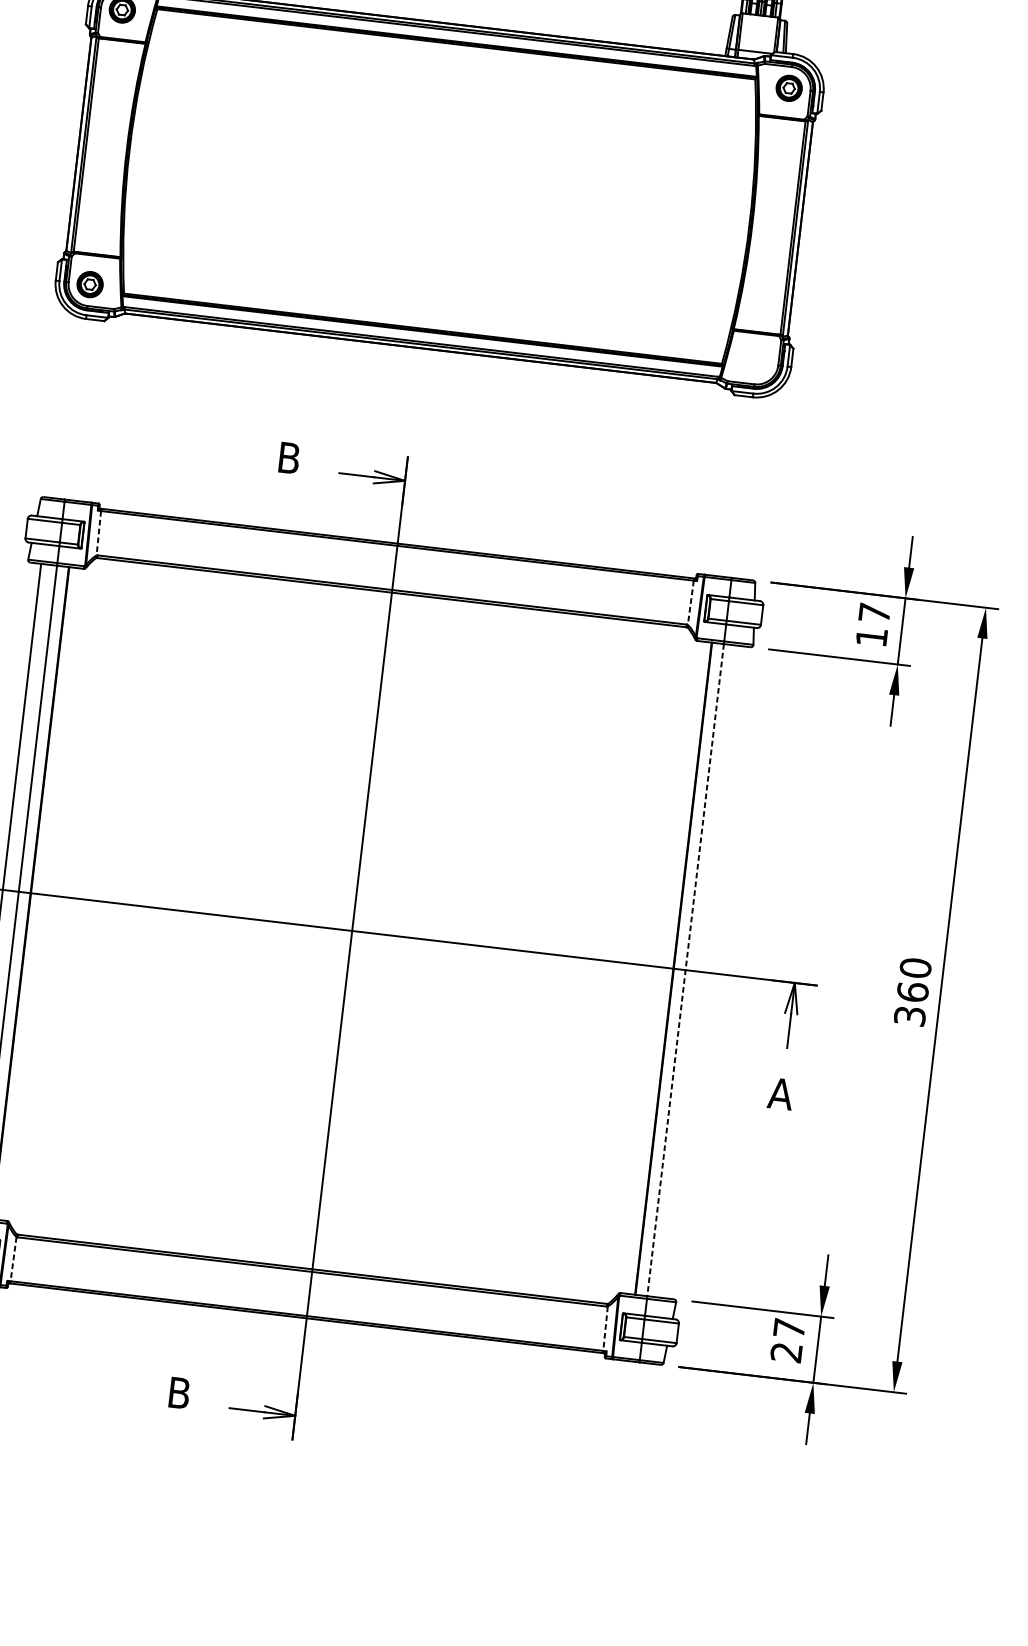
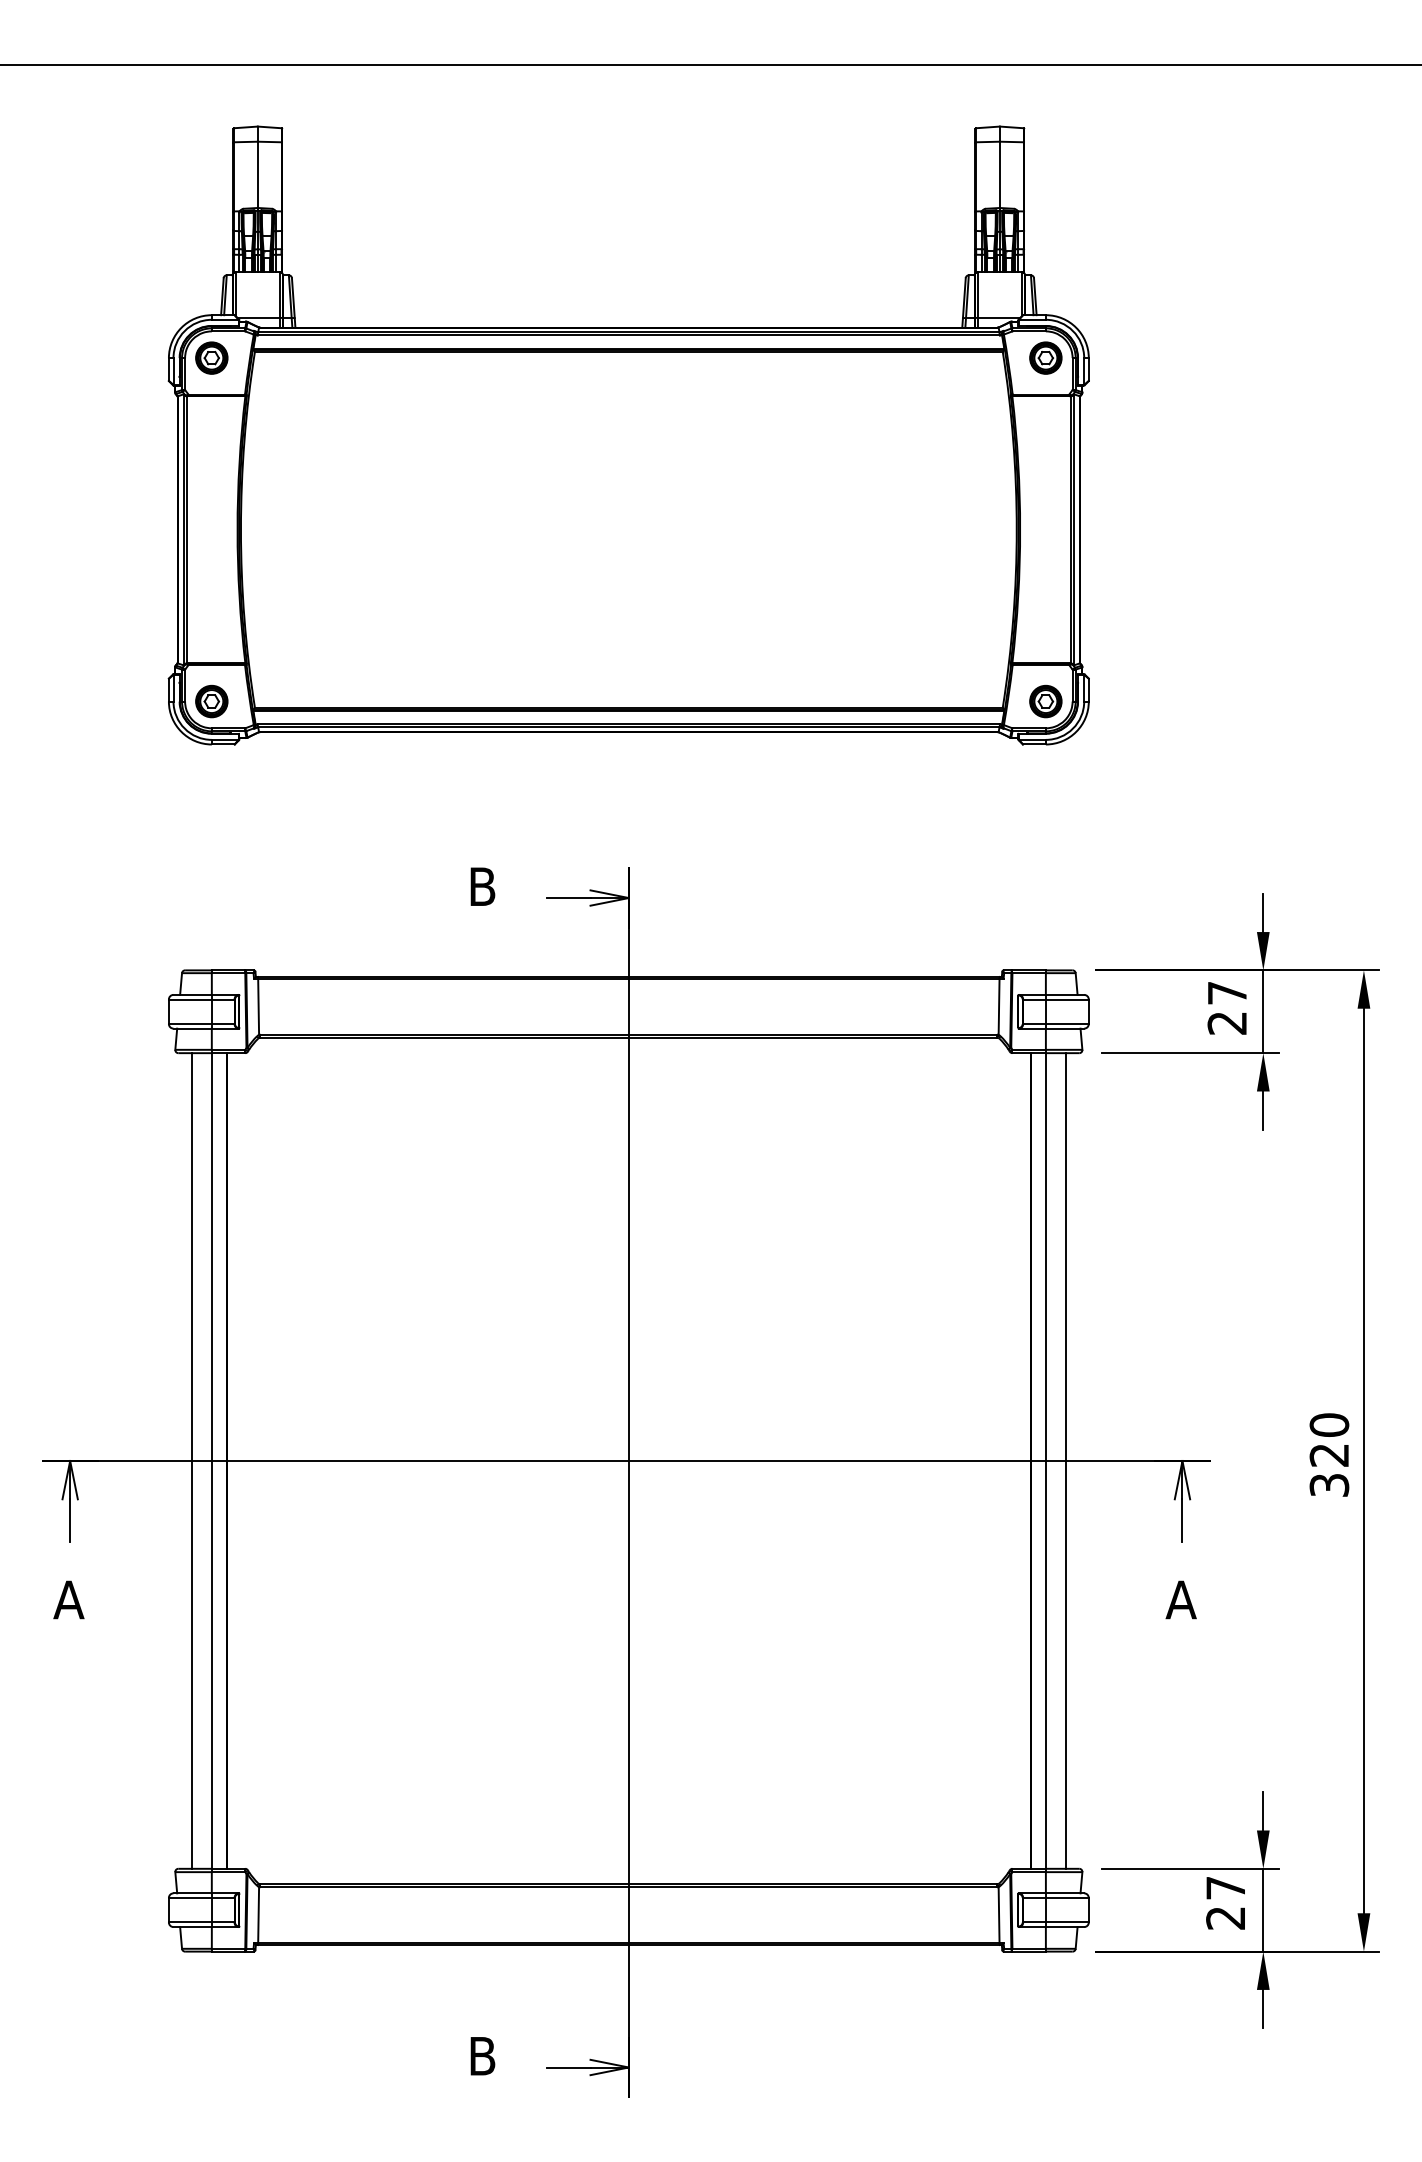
part: (756, 362) -> (1045, 701), added
line: (98, 532) -> (258, 1006), dashed -> solid
line: (691, 602) -> (999, 1006), dashed -> solid
text: (871, 637) -> (1226, 1023), 17 -> 27
line: (685, 969) -> (1045, 1460), dashed -> solid
line: (701, 971) -> (1065, 1460), added
text: (912, 991) -> (1329, 1454), 360 -> 320
line: (13, 1259) -> (258, 1915), dashed -> solid
line: (605, 1329) -> (999, 1915), dashed -> solid

